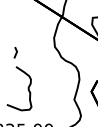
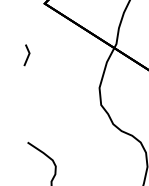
line: (15, 52) -> (26, 54), moved

